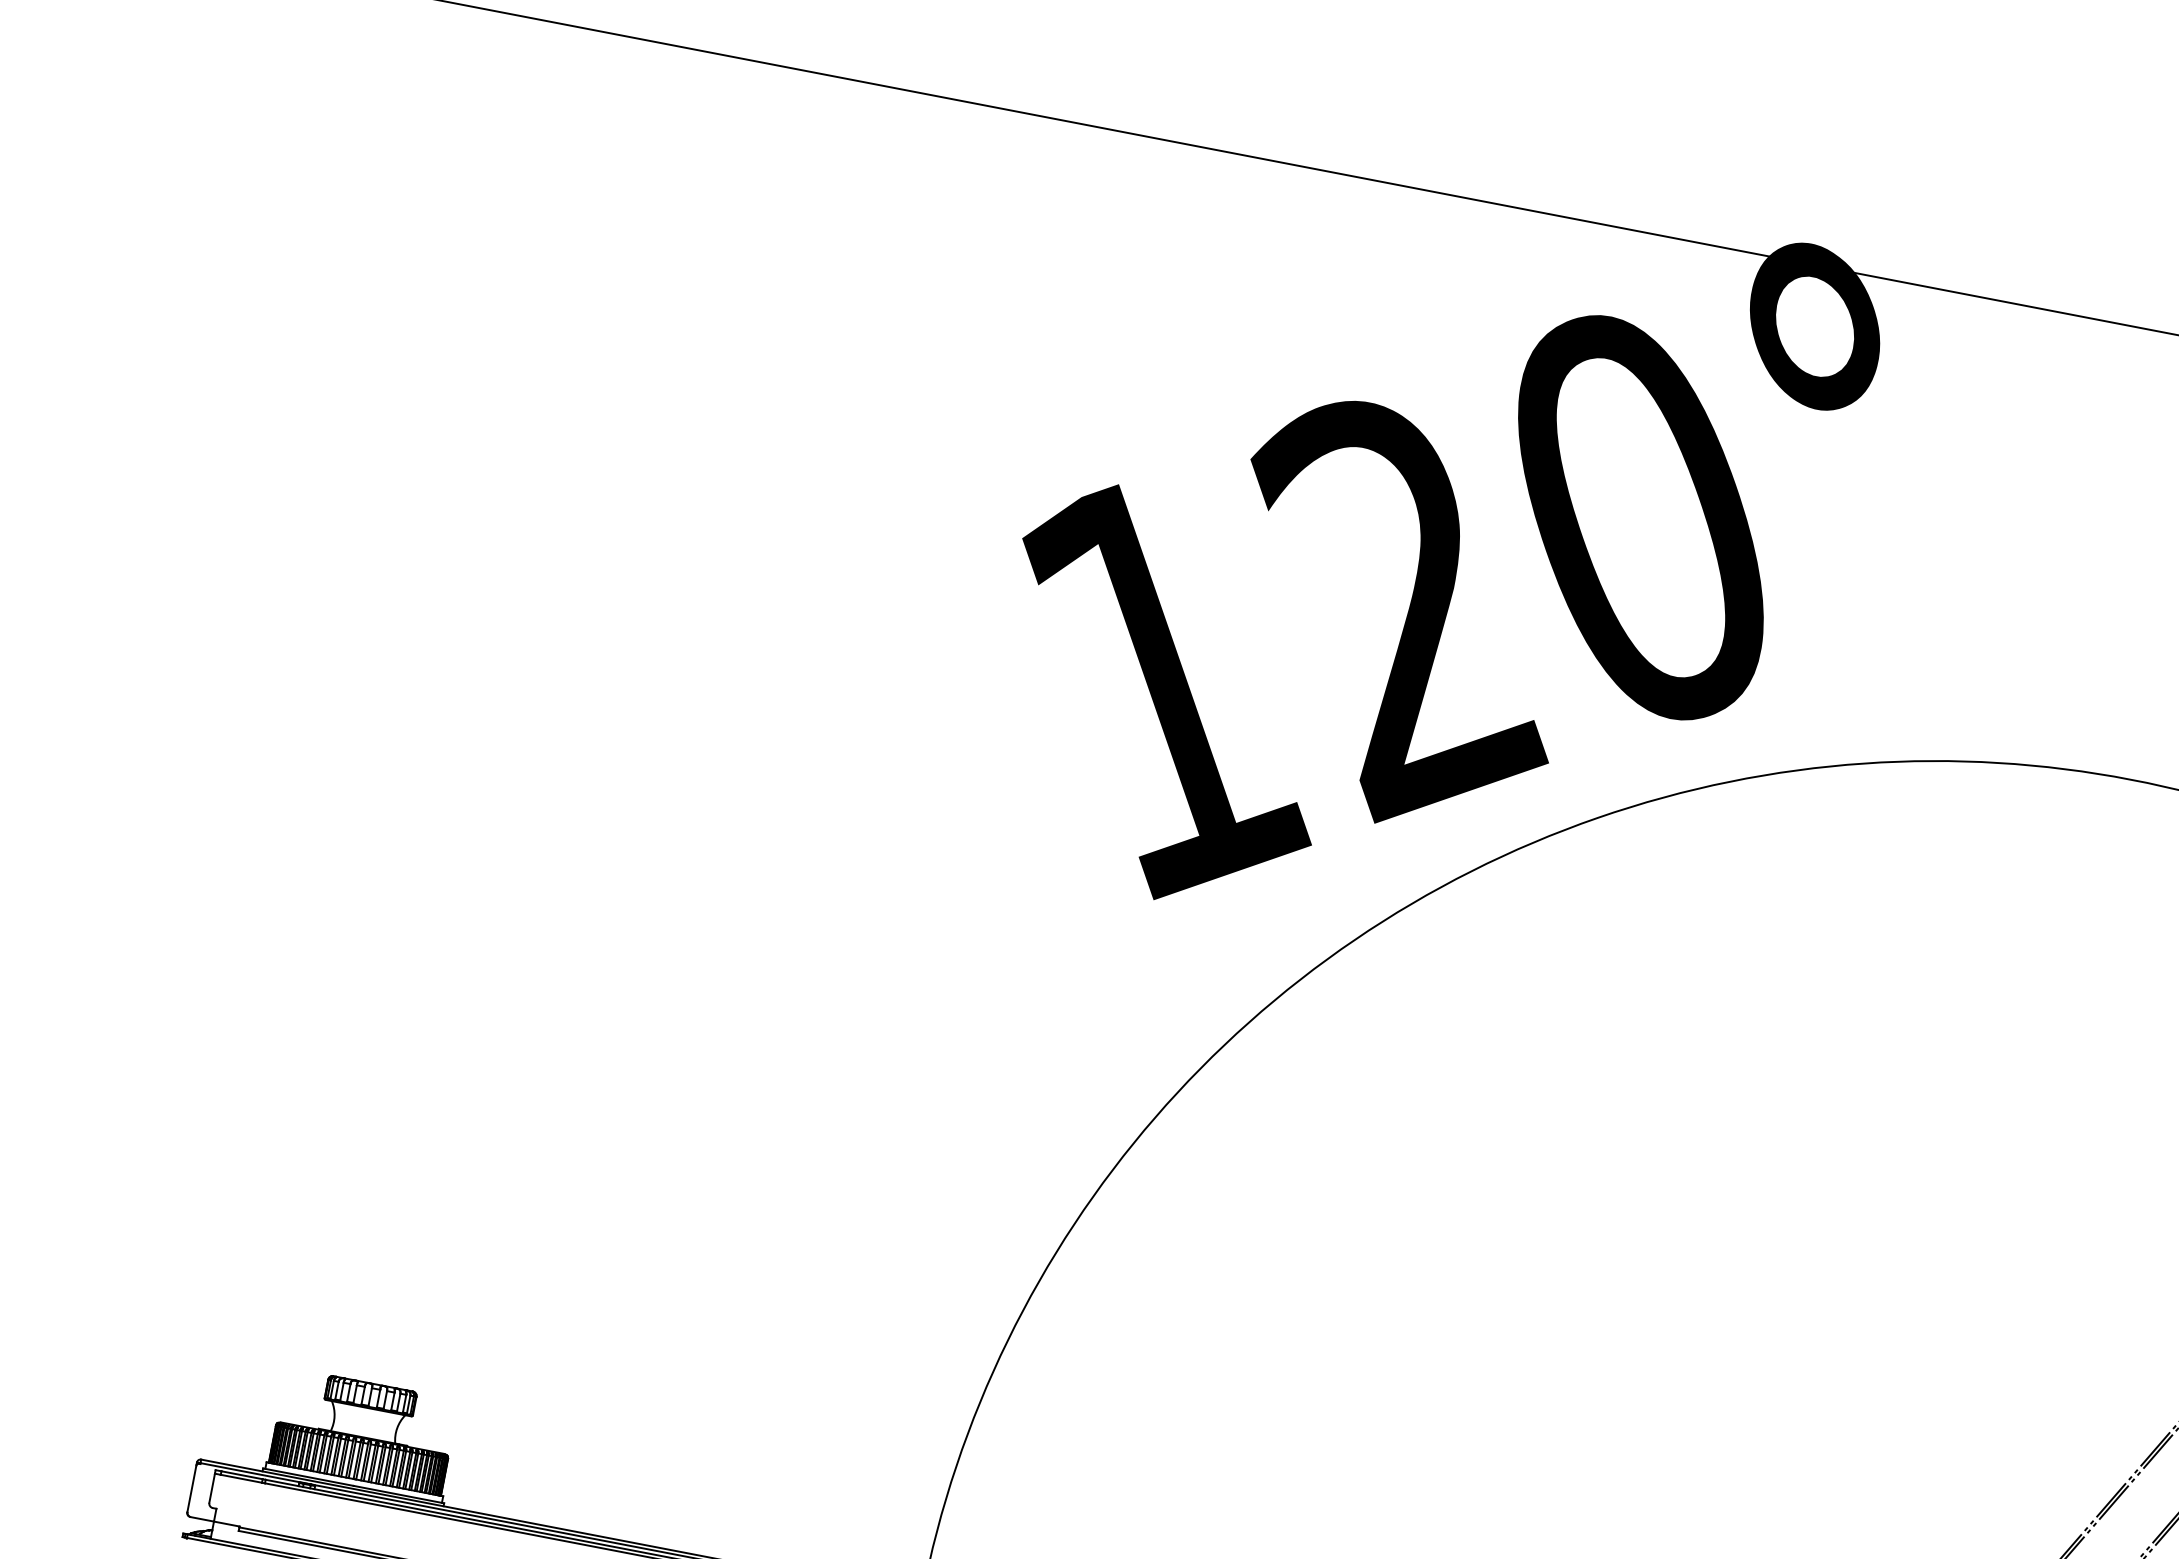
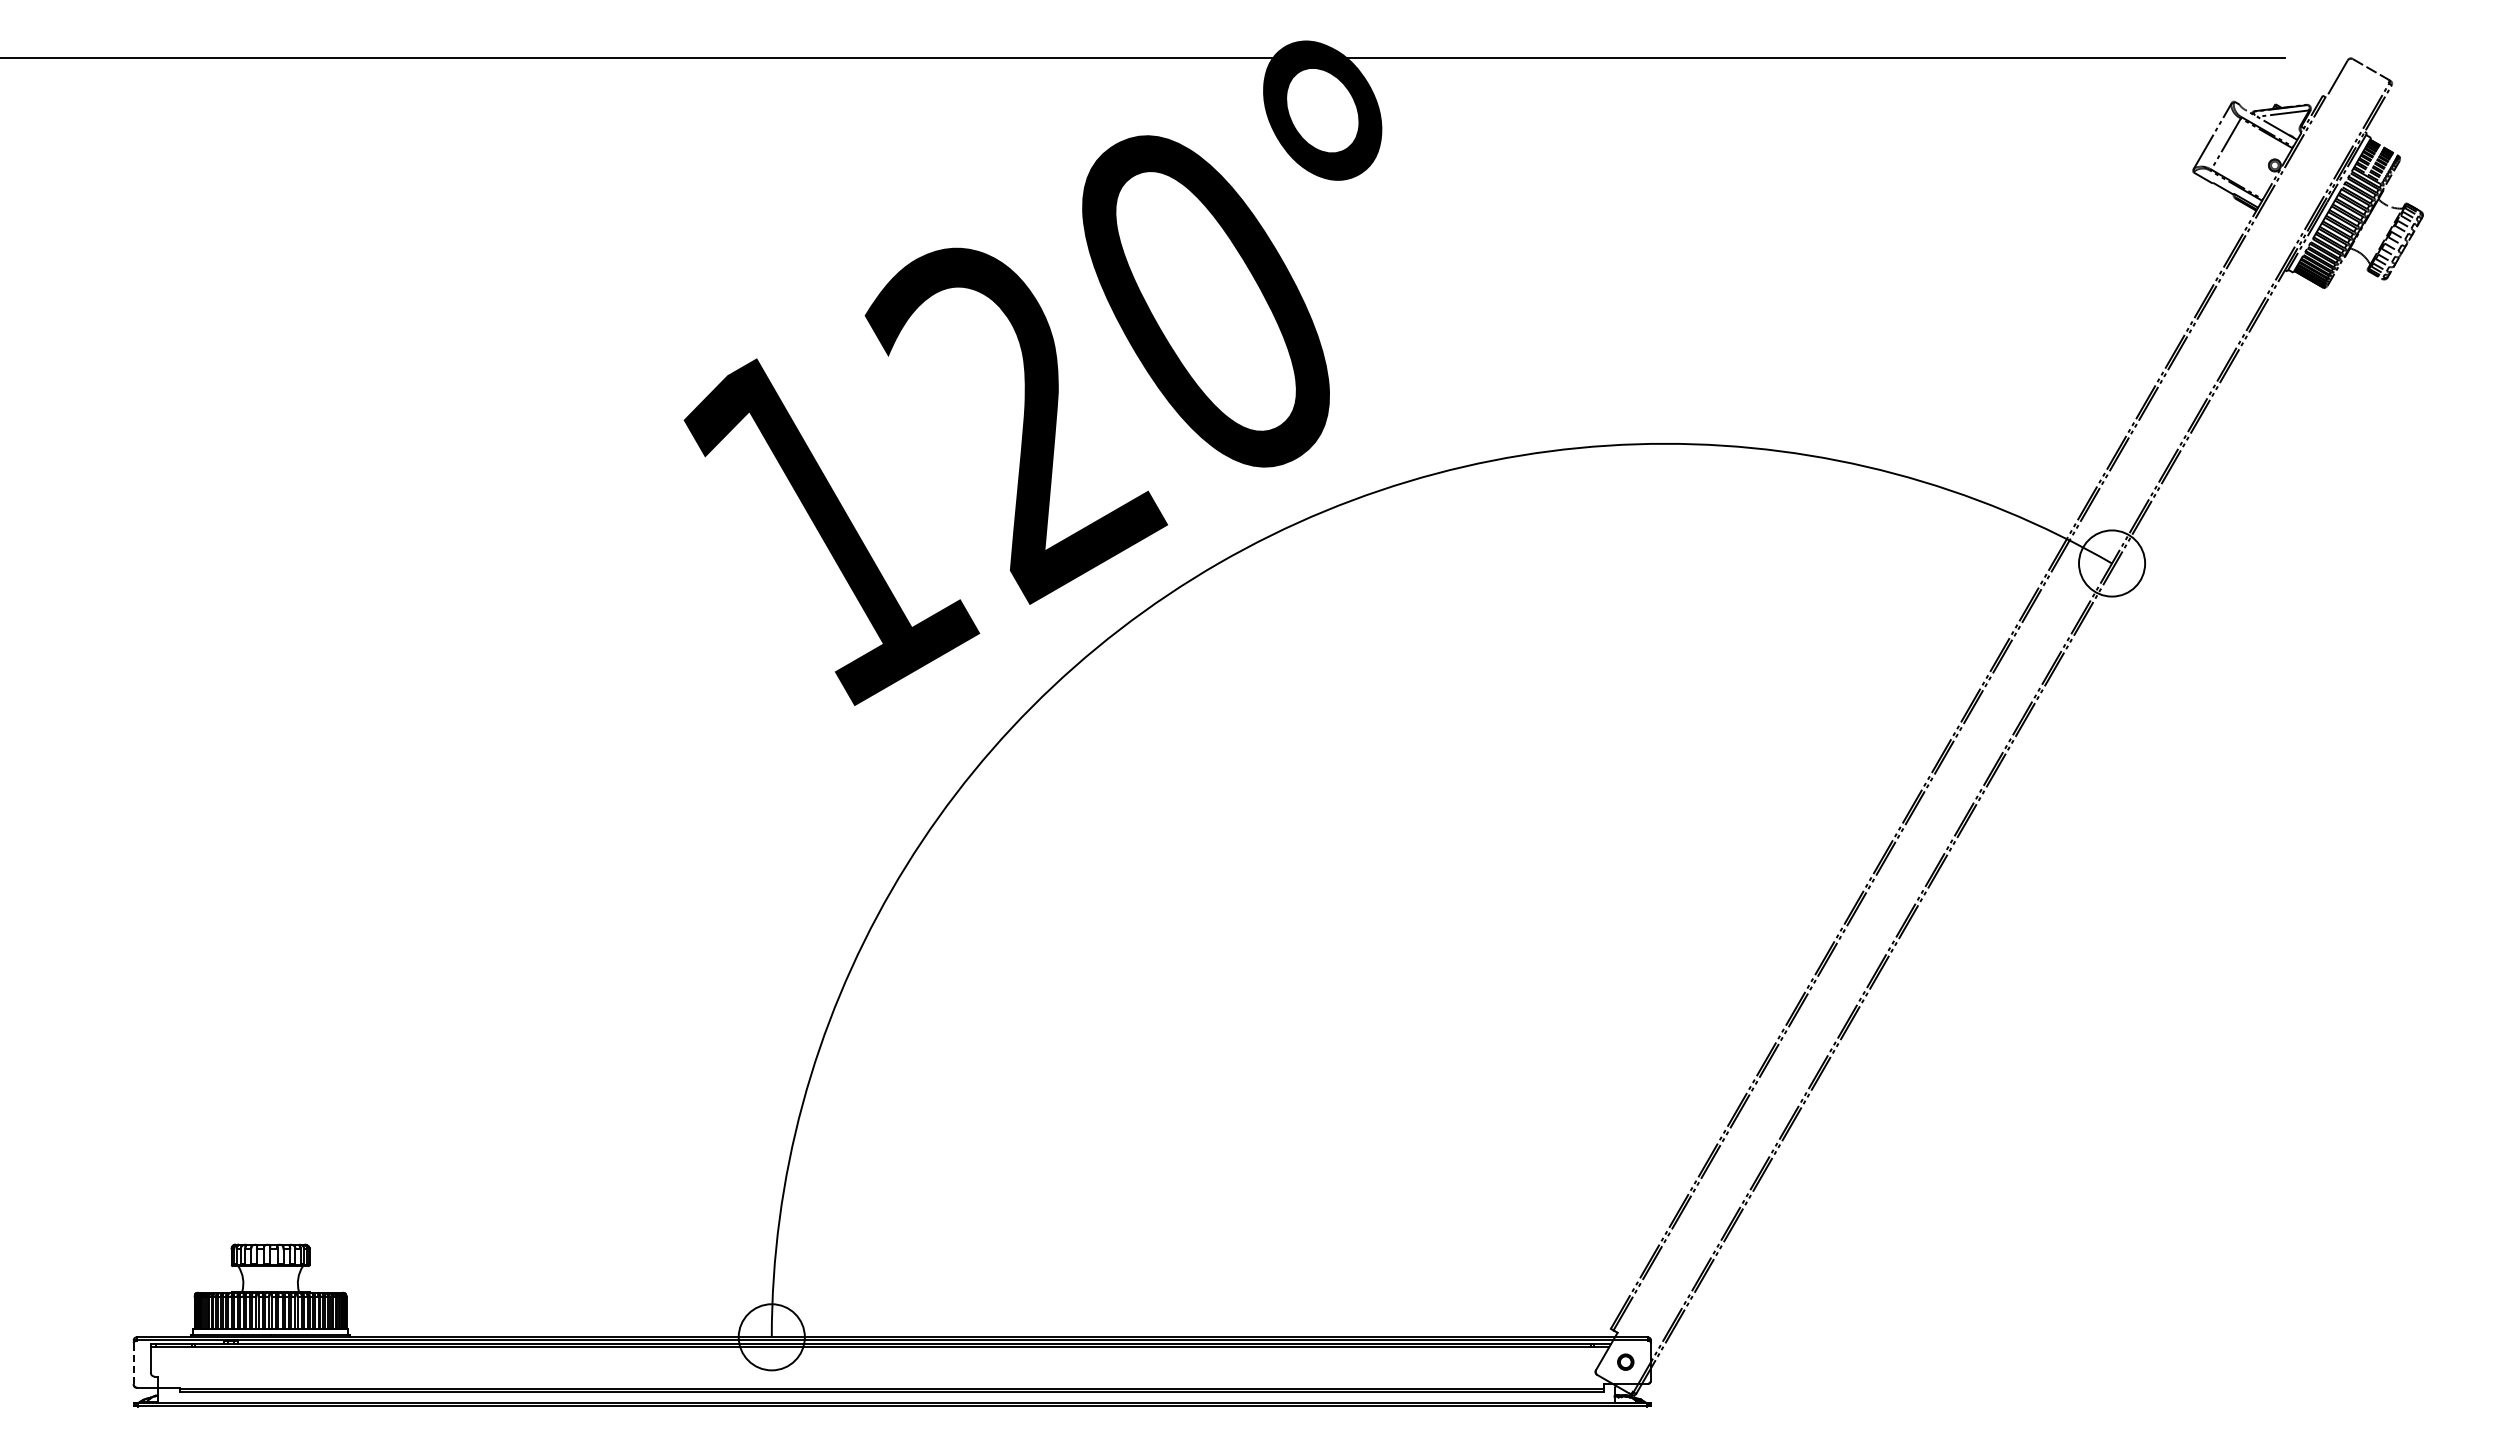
line: (191, 1488) -> (133, 1363), solid -> dashed

